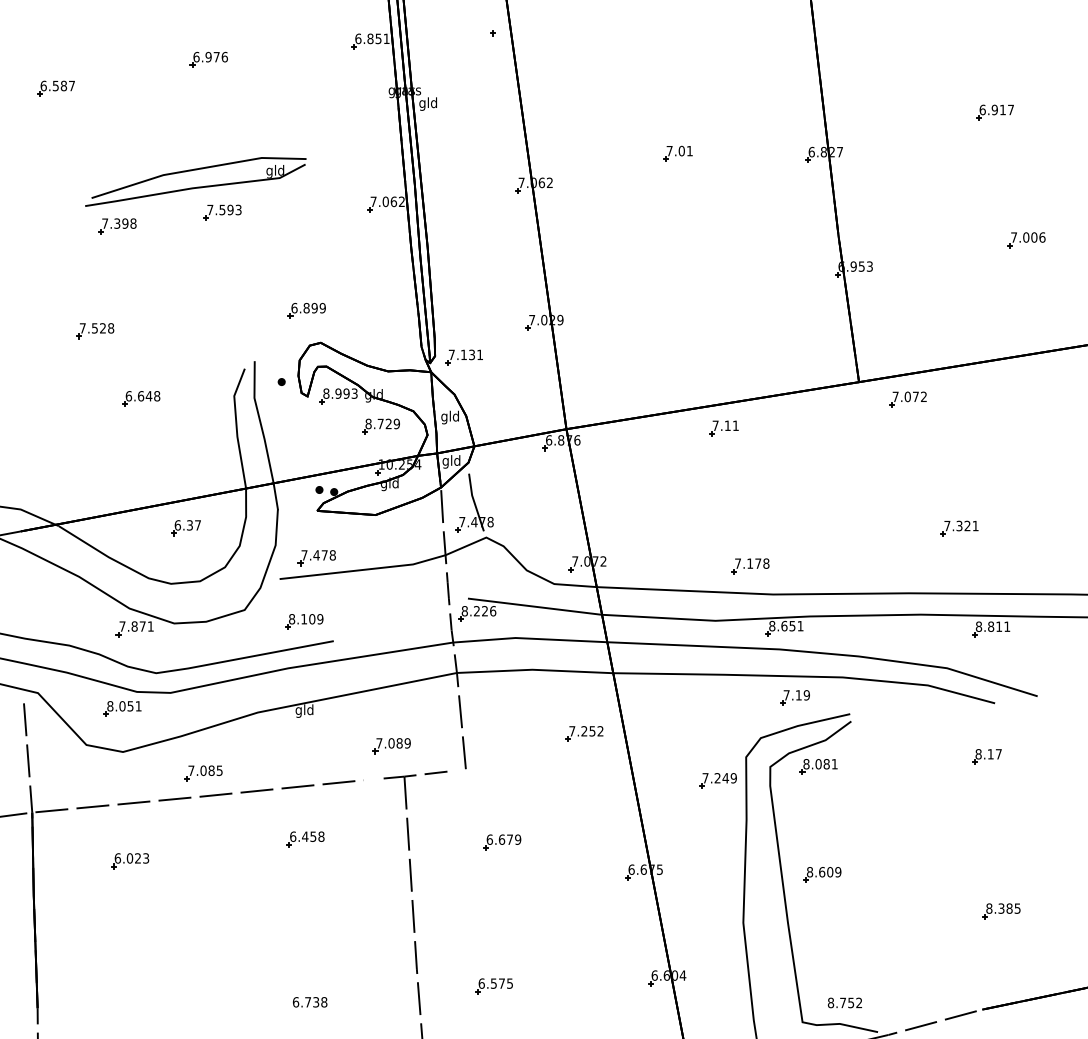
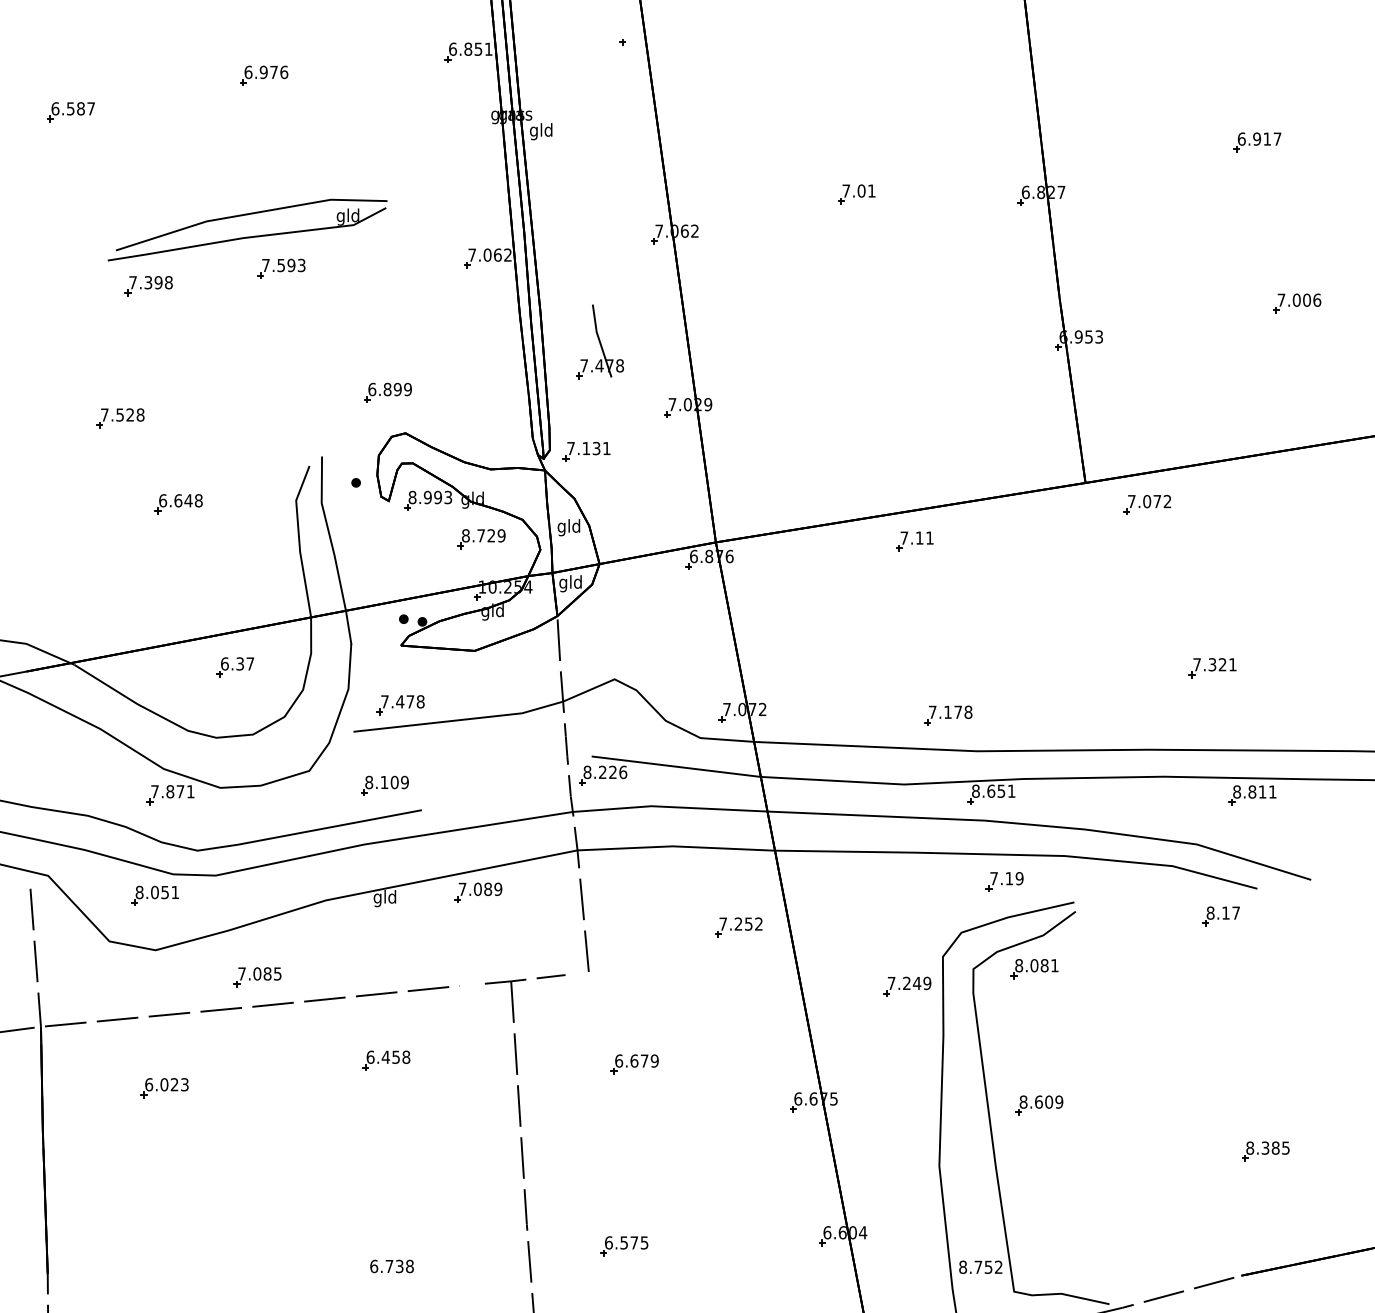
part: (474, 502) -> (599, 341), moved
part: (392, 745) -> (478, 892), moved
part: (986, 756) -> (1220, 916), moved
text: (844, 1002) -> (980, 1266), moved

